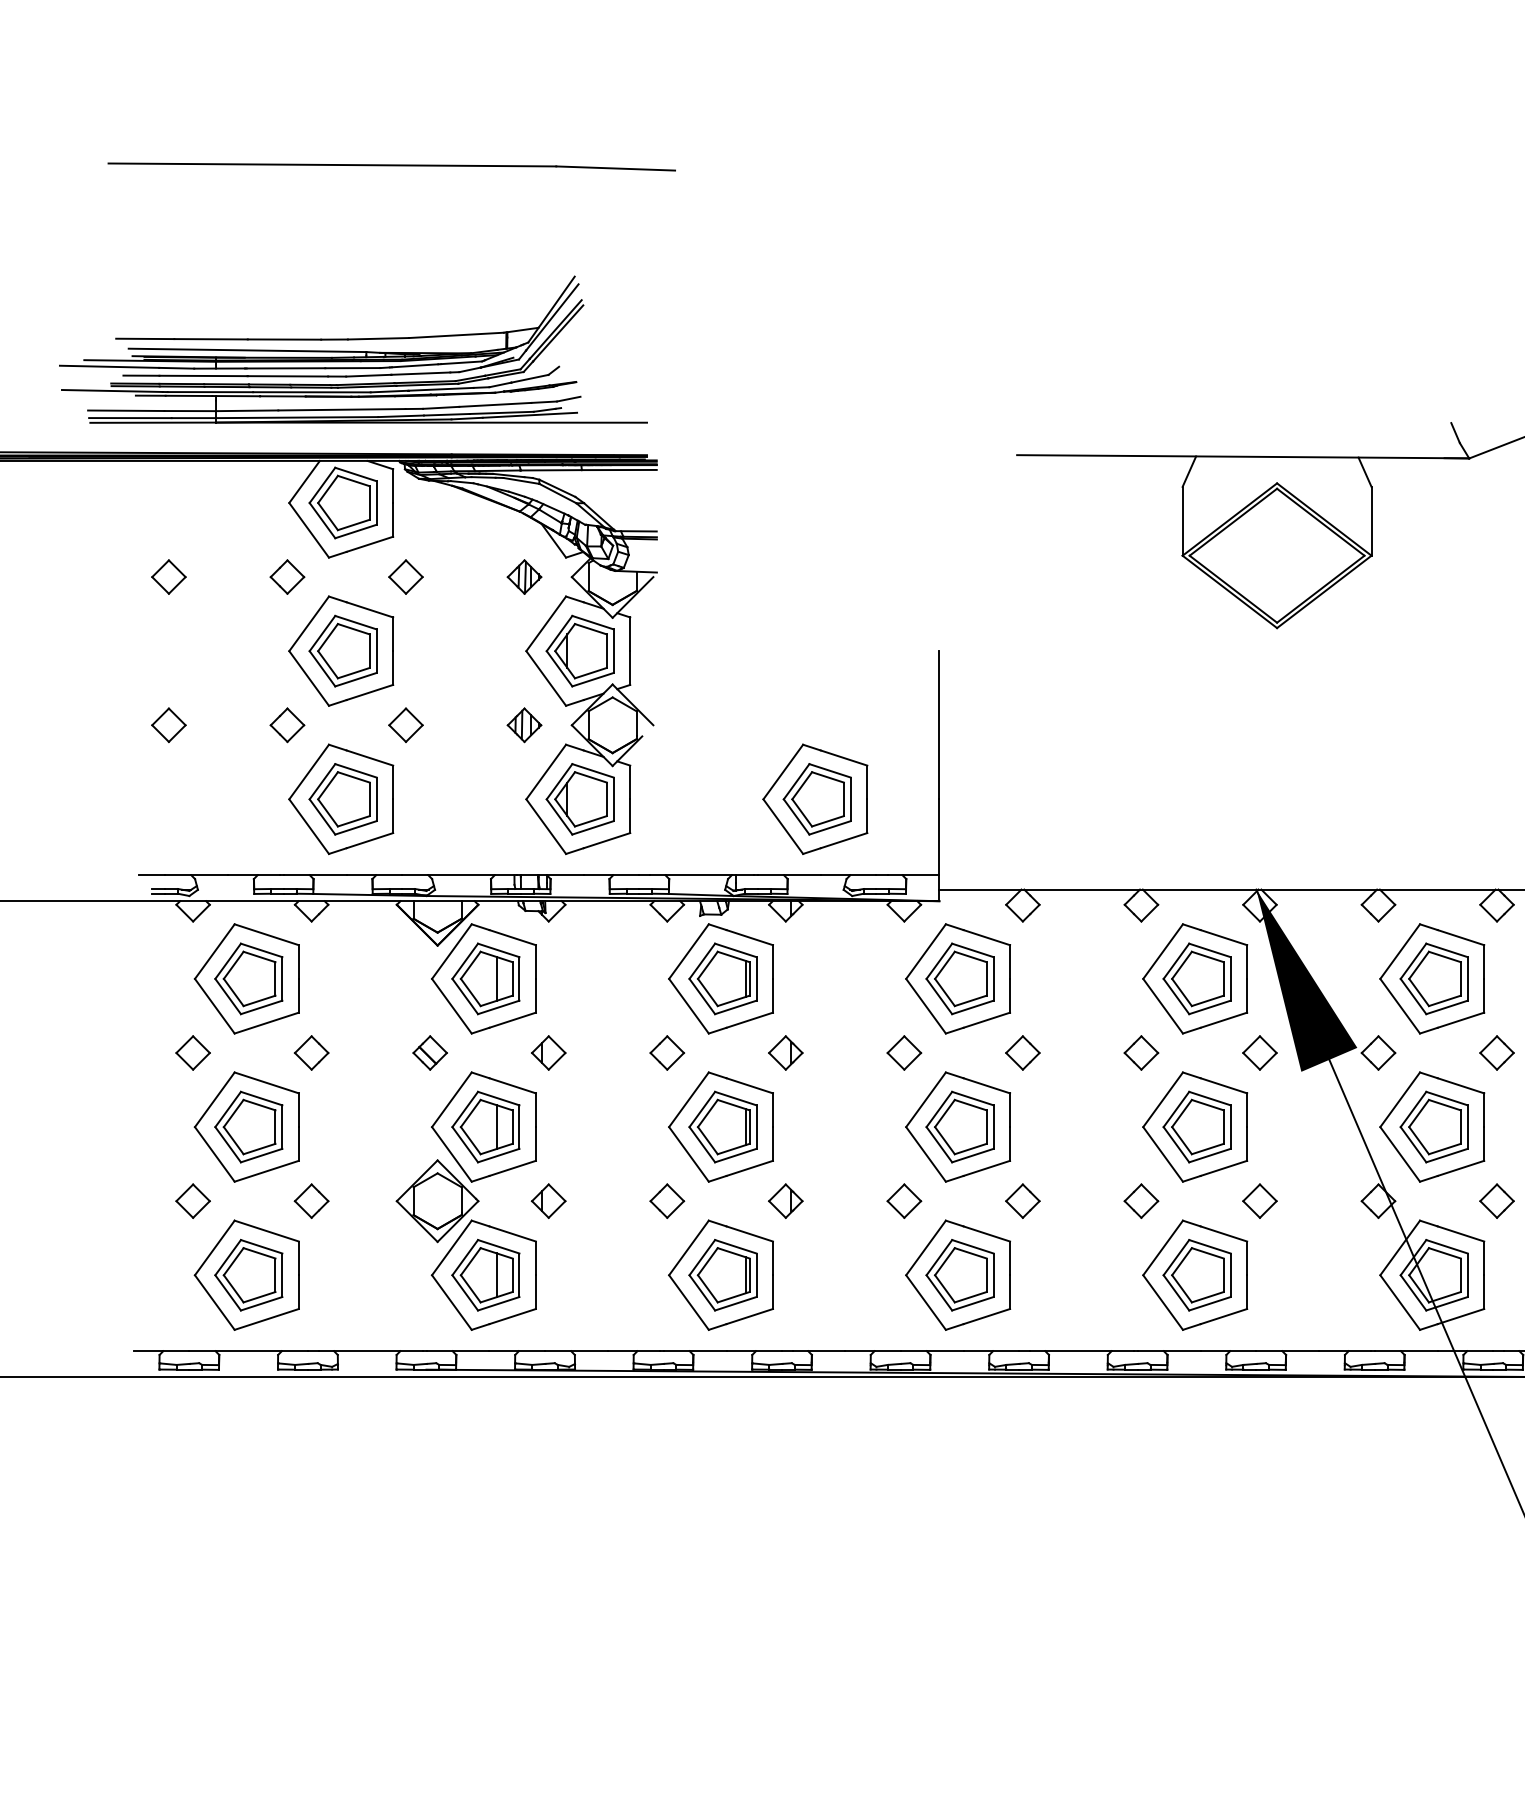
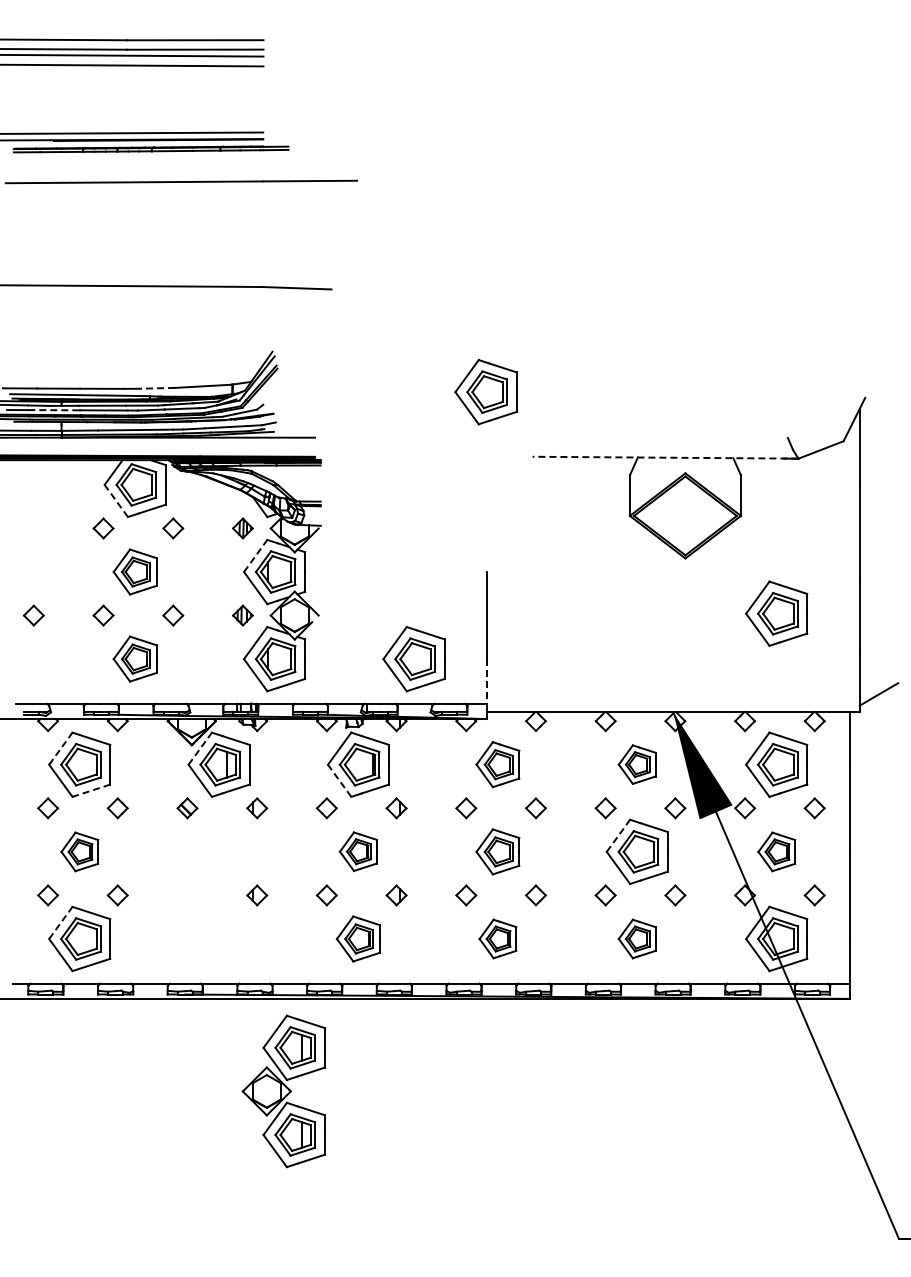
line: (379, 339) -> (157, 388), solid -> dashed
part: (937, 344) -> (485, 391), added
line: (204, 376) -> (54, 410), solid -> dashed
line: (1243, 456) -> (665, 457), solid -> dashed
line: (309, 529) -> (116, 500), solid -> dashed
part: (168, 577) -> (33, 528), removed
line: (545, 623) -> (255, 555), solid -> dashed
part: (340, 650) -> (134, 571), size x0.7
part: (1431, 721) -> (776, 613), added
part: (340, 798) -> (134, 658), size x0.7
line: (938, 837) -> (486, 681), solid -> dashed
line: (214, 951) -> (60, 748), solid -> dashed
line: (452, 951) -> (200, 748), solid -> dashed
part: (957, 978) -> (497, 764), size x0.7
part: (1193, 978) -> (636, 764), size x0.6
line: (688, 1005) -> (339, 780), solid -> dashed
line: (266, 1022) -> (91, 790), solid -> dashed
line: (1163, 1099) -> (618, 835), solid -> dashed
part: (246, 1126) -> (79, 851), size x0.6
part: (719, 1126) -> (357, 851), size x0.6
part: (957, 1126) -> (497, 851), size x0.7
part: (1431, 1126) -> (776, 851), size x0.6
part: (465, 1201) -> (283, 1091), moved
line: (214, 1247) -> (60, 922), solid -> dashed
part: (719, 1274) -> (357, 938), size x0.7
part: (957, 1274) -> (497, 938), size x0.6
part: (1193, 1274) -> (636, 938), size x0.6

